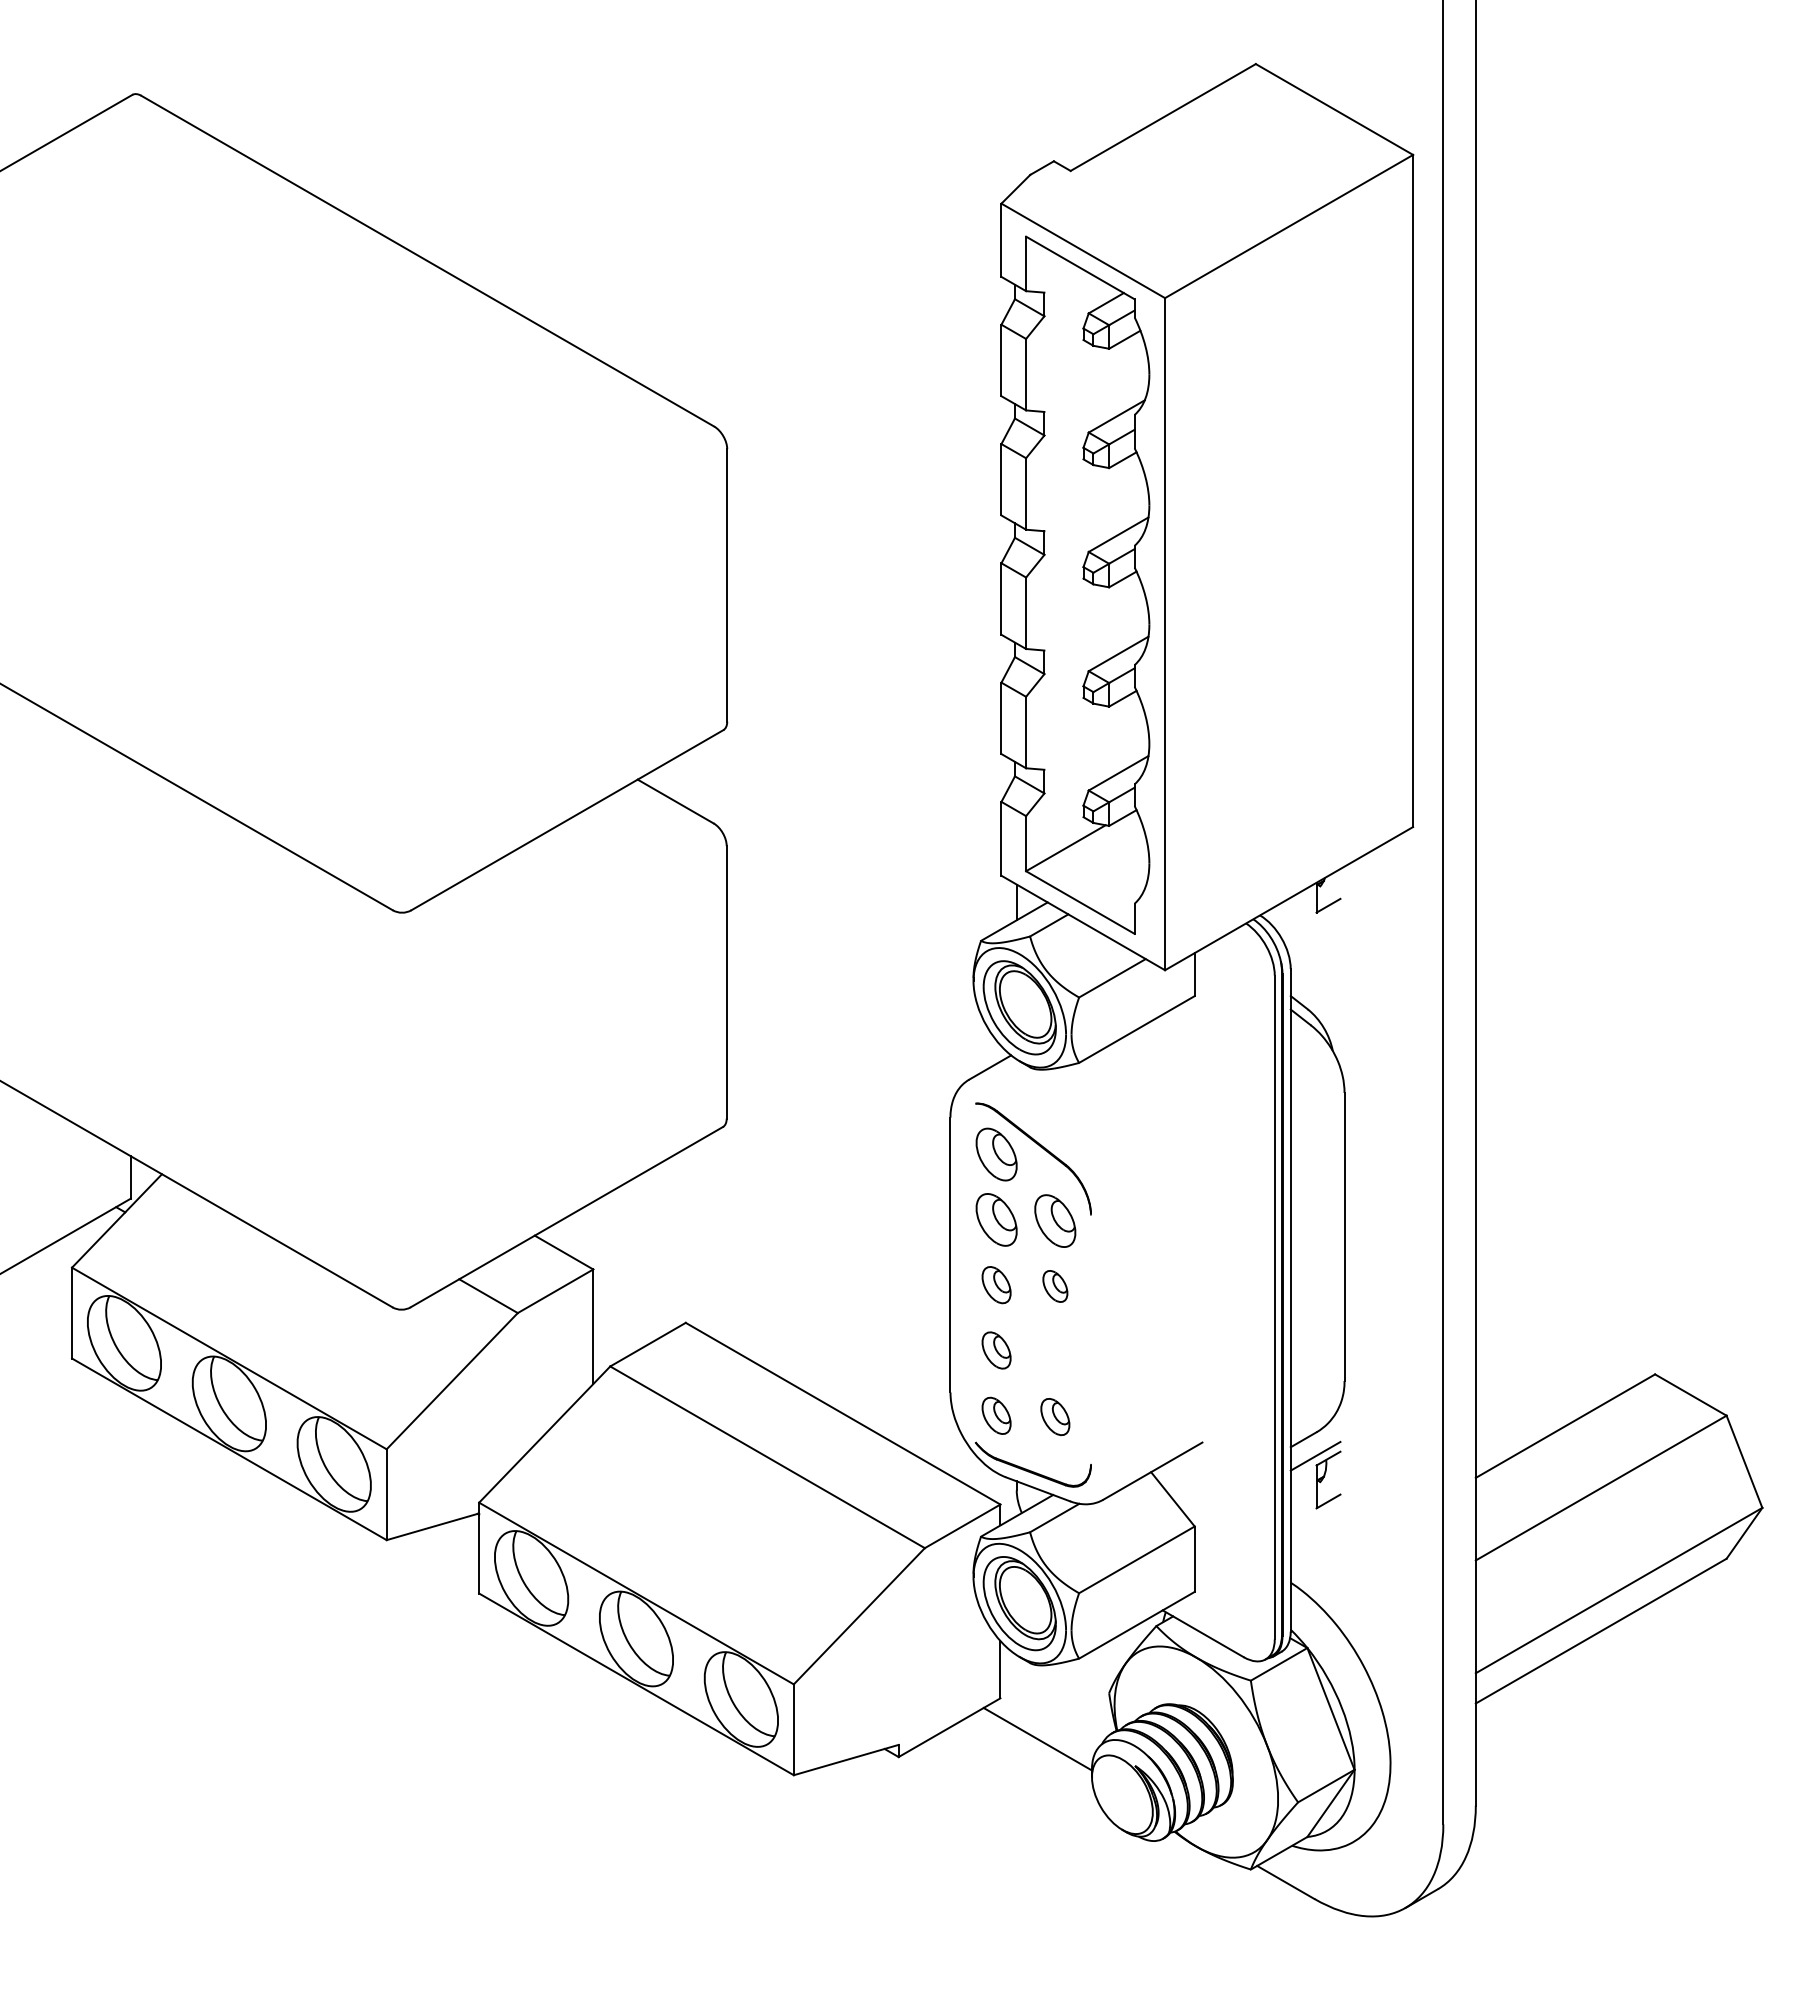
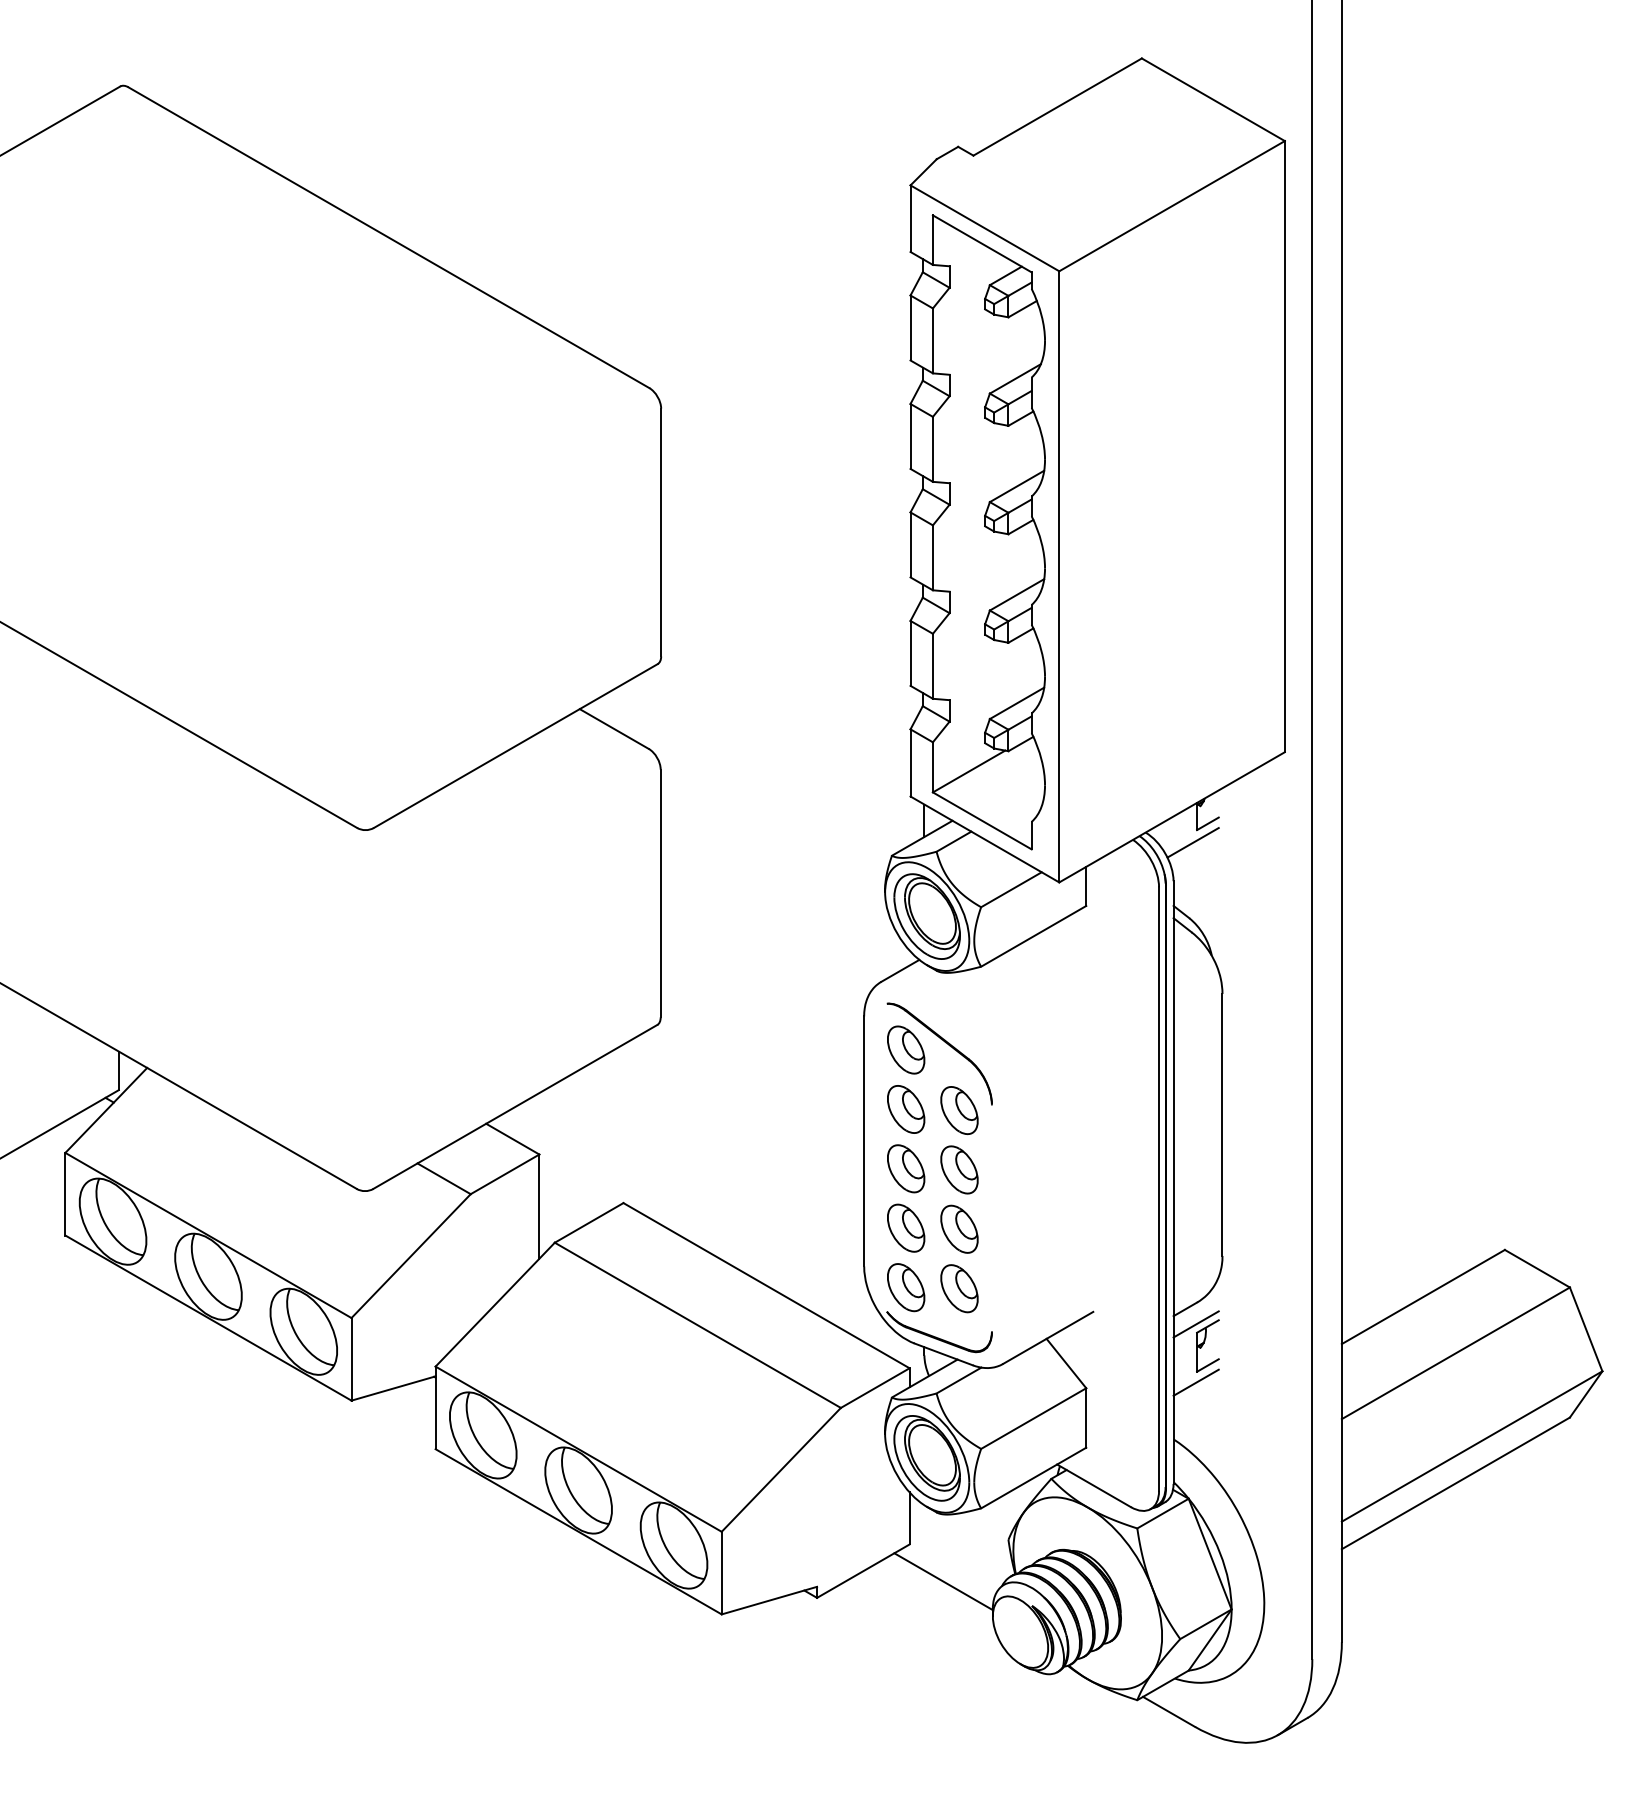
line: (1312, 926) -> (1193, 842), added
part: (996, 1284) -> (906, 1168), size x1.43
part: (1055, 1286) -> (959, 1170), size x1.67
part: (996, 1350) -> (906, 1228), size x1.43
part: (1055, 1351) -> (959, 1229), added
part: (996, 1415) -> (906, 1287), size x1.43
part: (1055, 1416) -> (959, 1288), size x1.43
line: (1315, 1520) -> (1196, 1382), added

